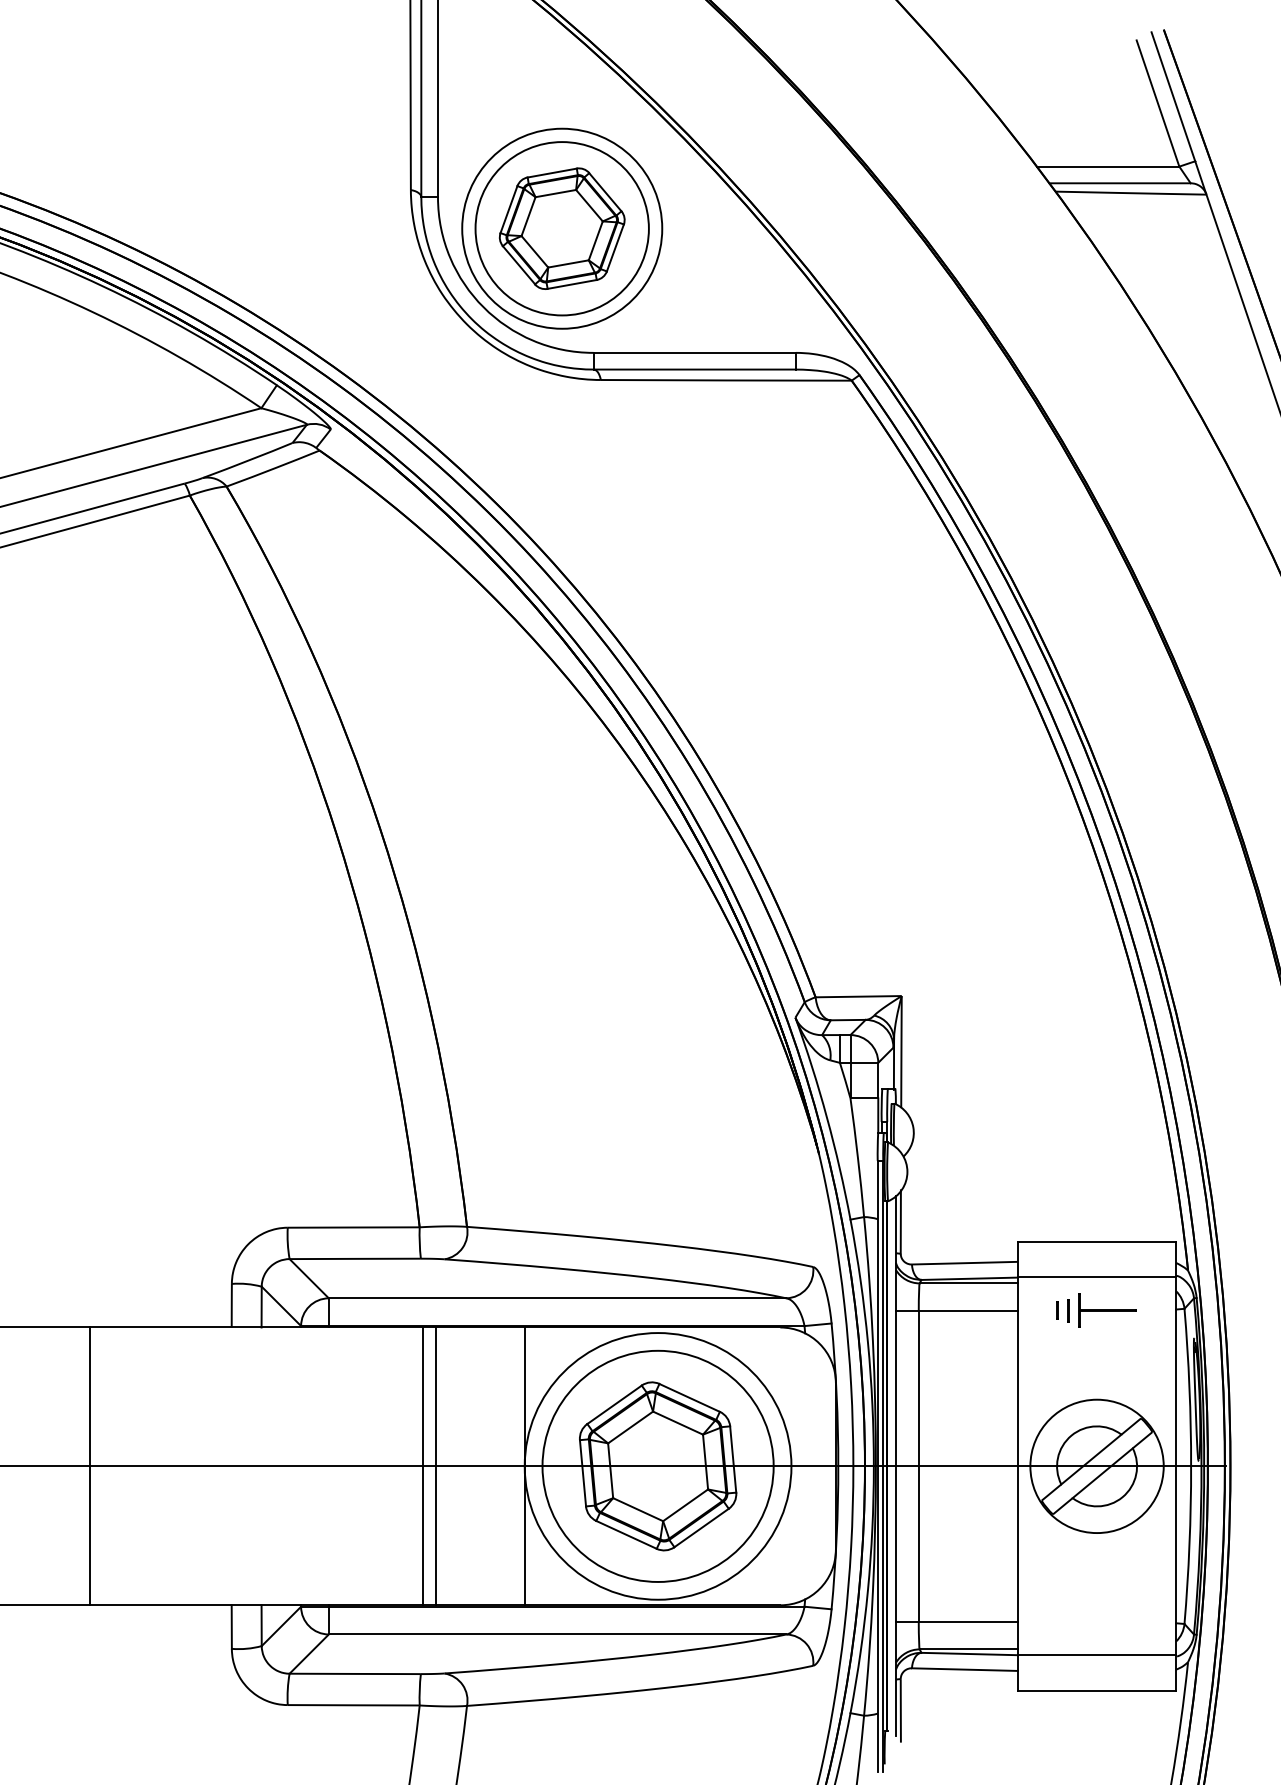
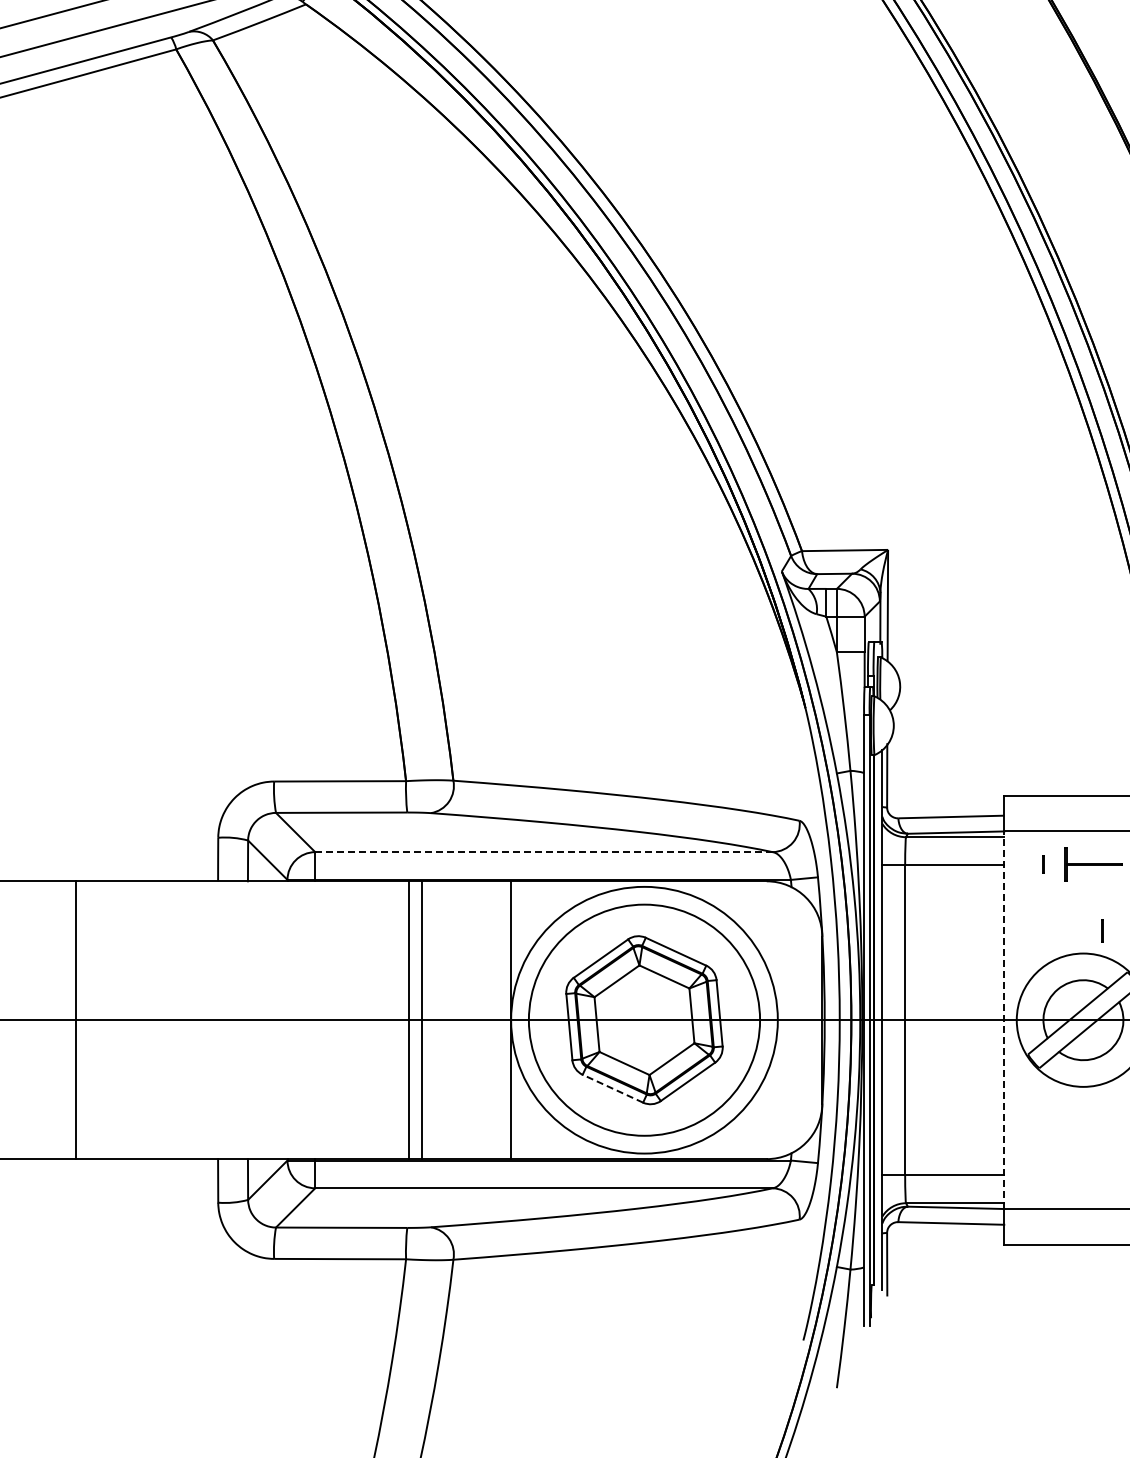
line: (557, 1298) -> (543, 852), solid -> dashed
line: (1068, 1310) -> (1102, 930), moved
line: (1017, 1466) -> (1003, 1020), solid -> dashed
line: (626, 1534) -> (612, 1088), solid -> dashed

